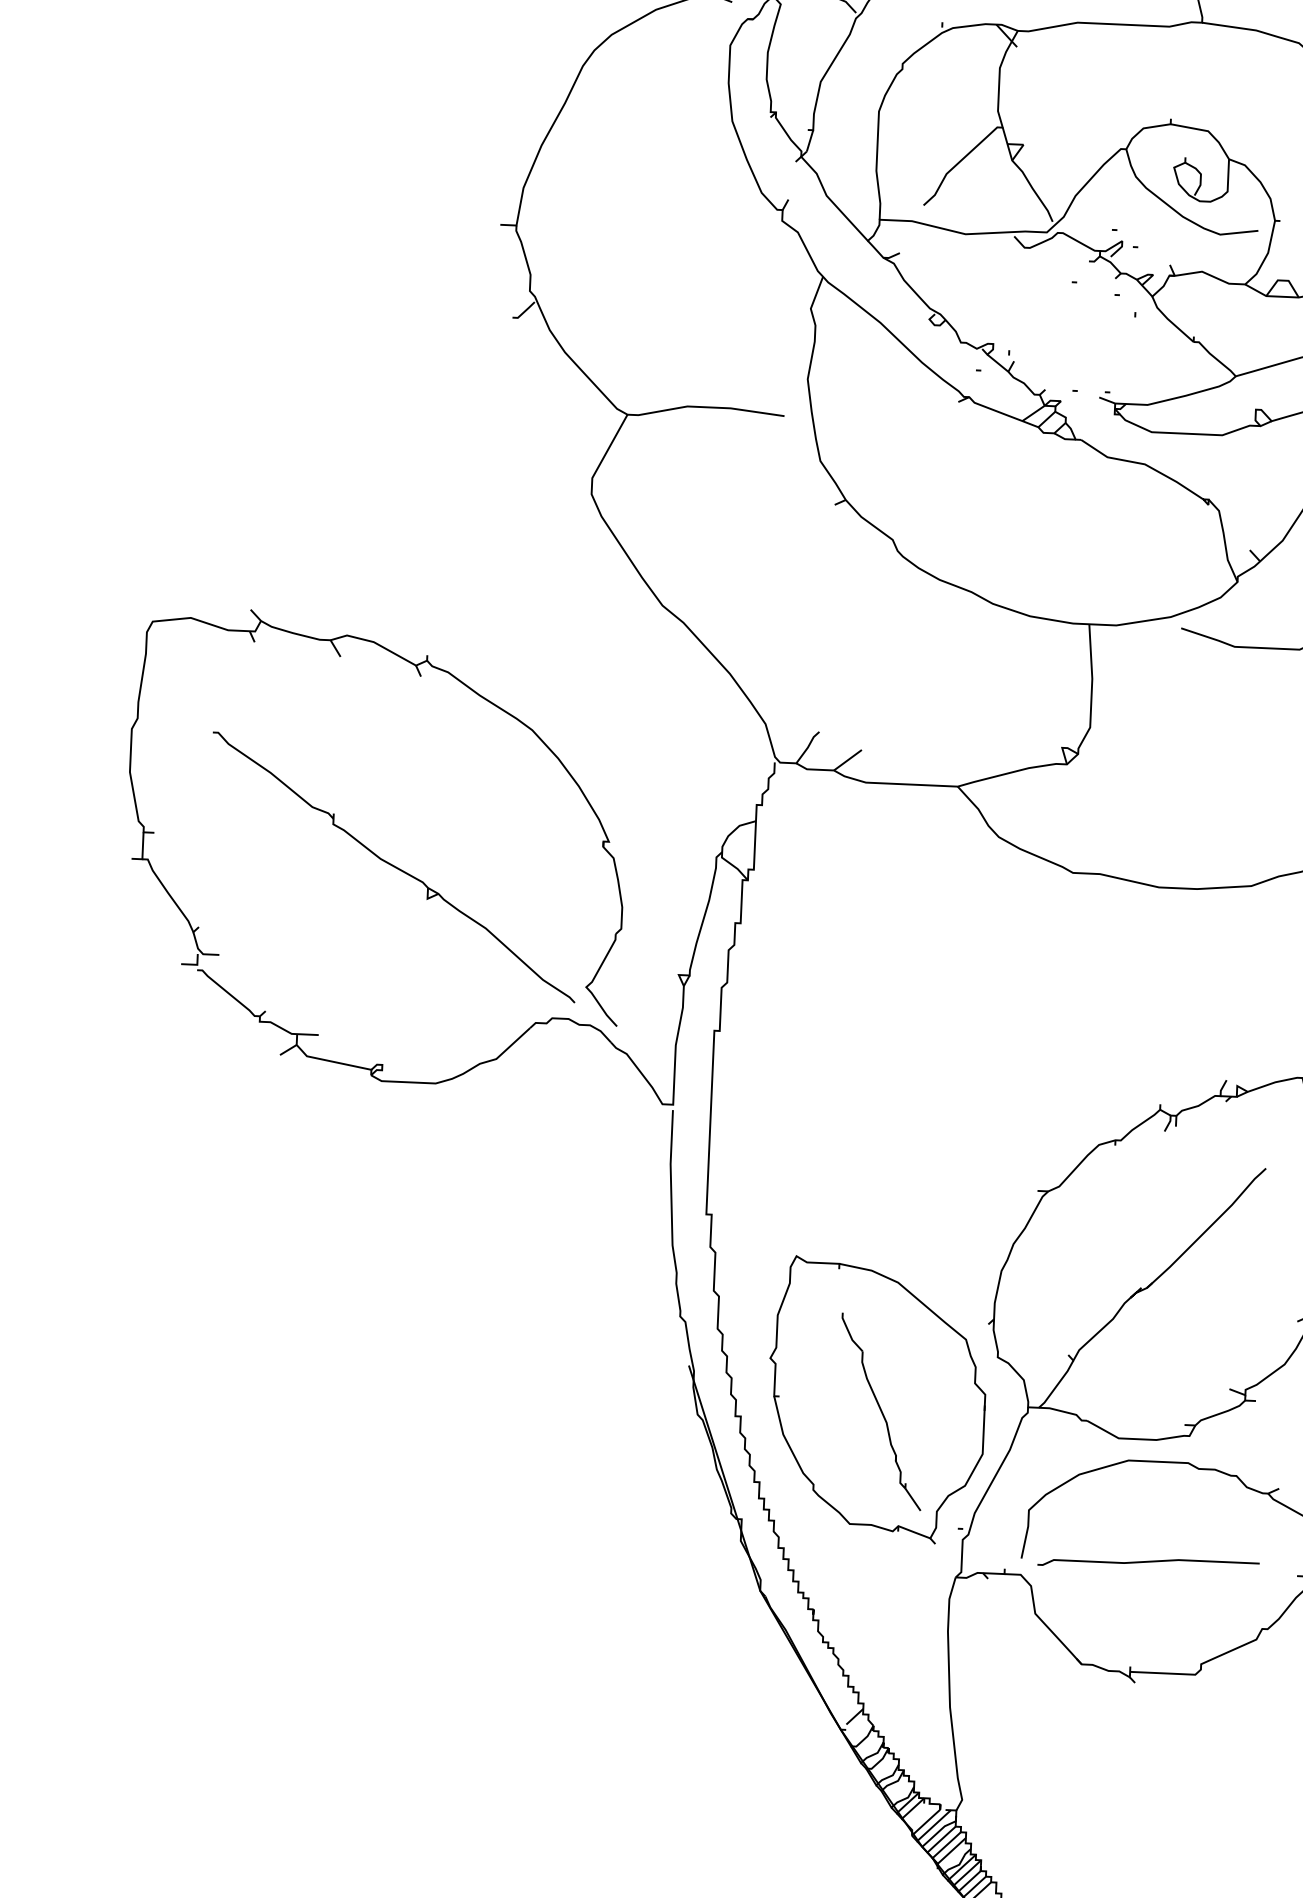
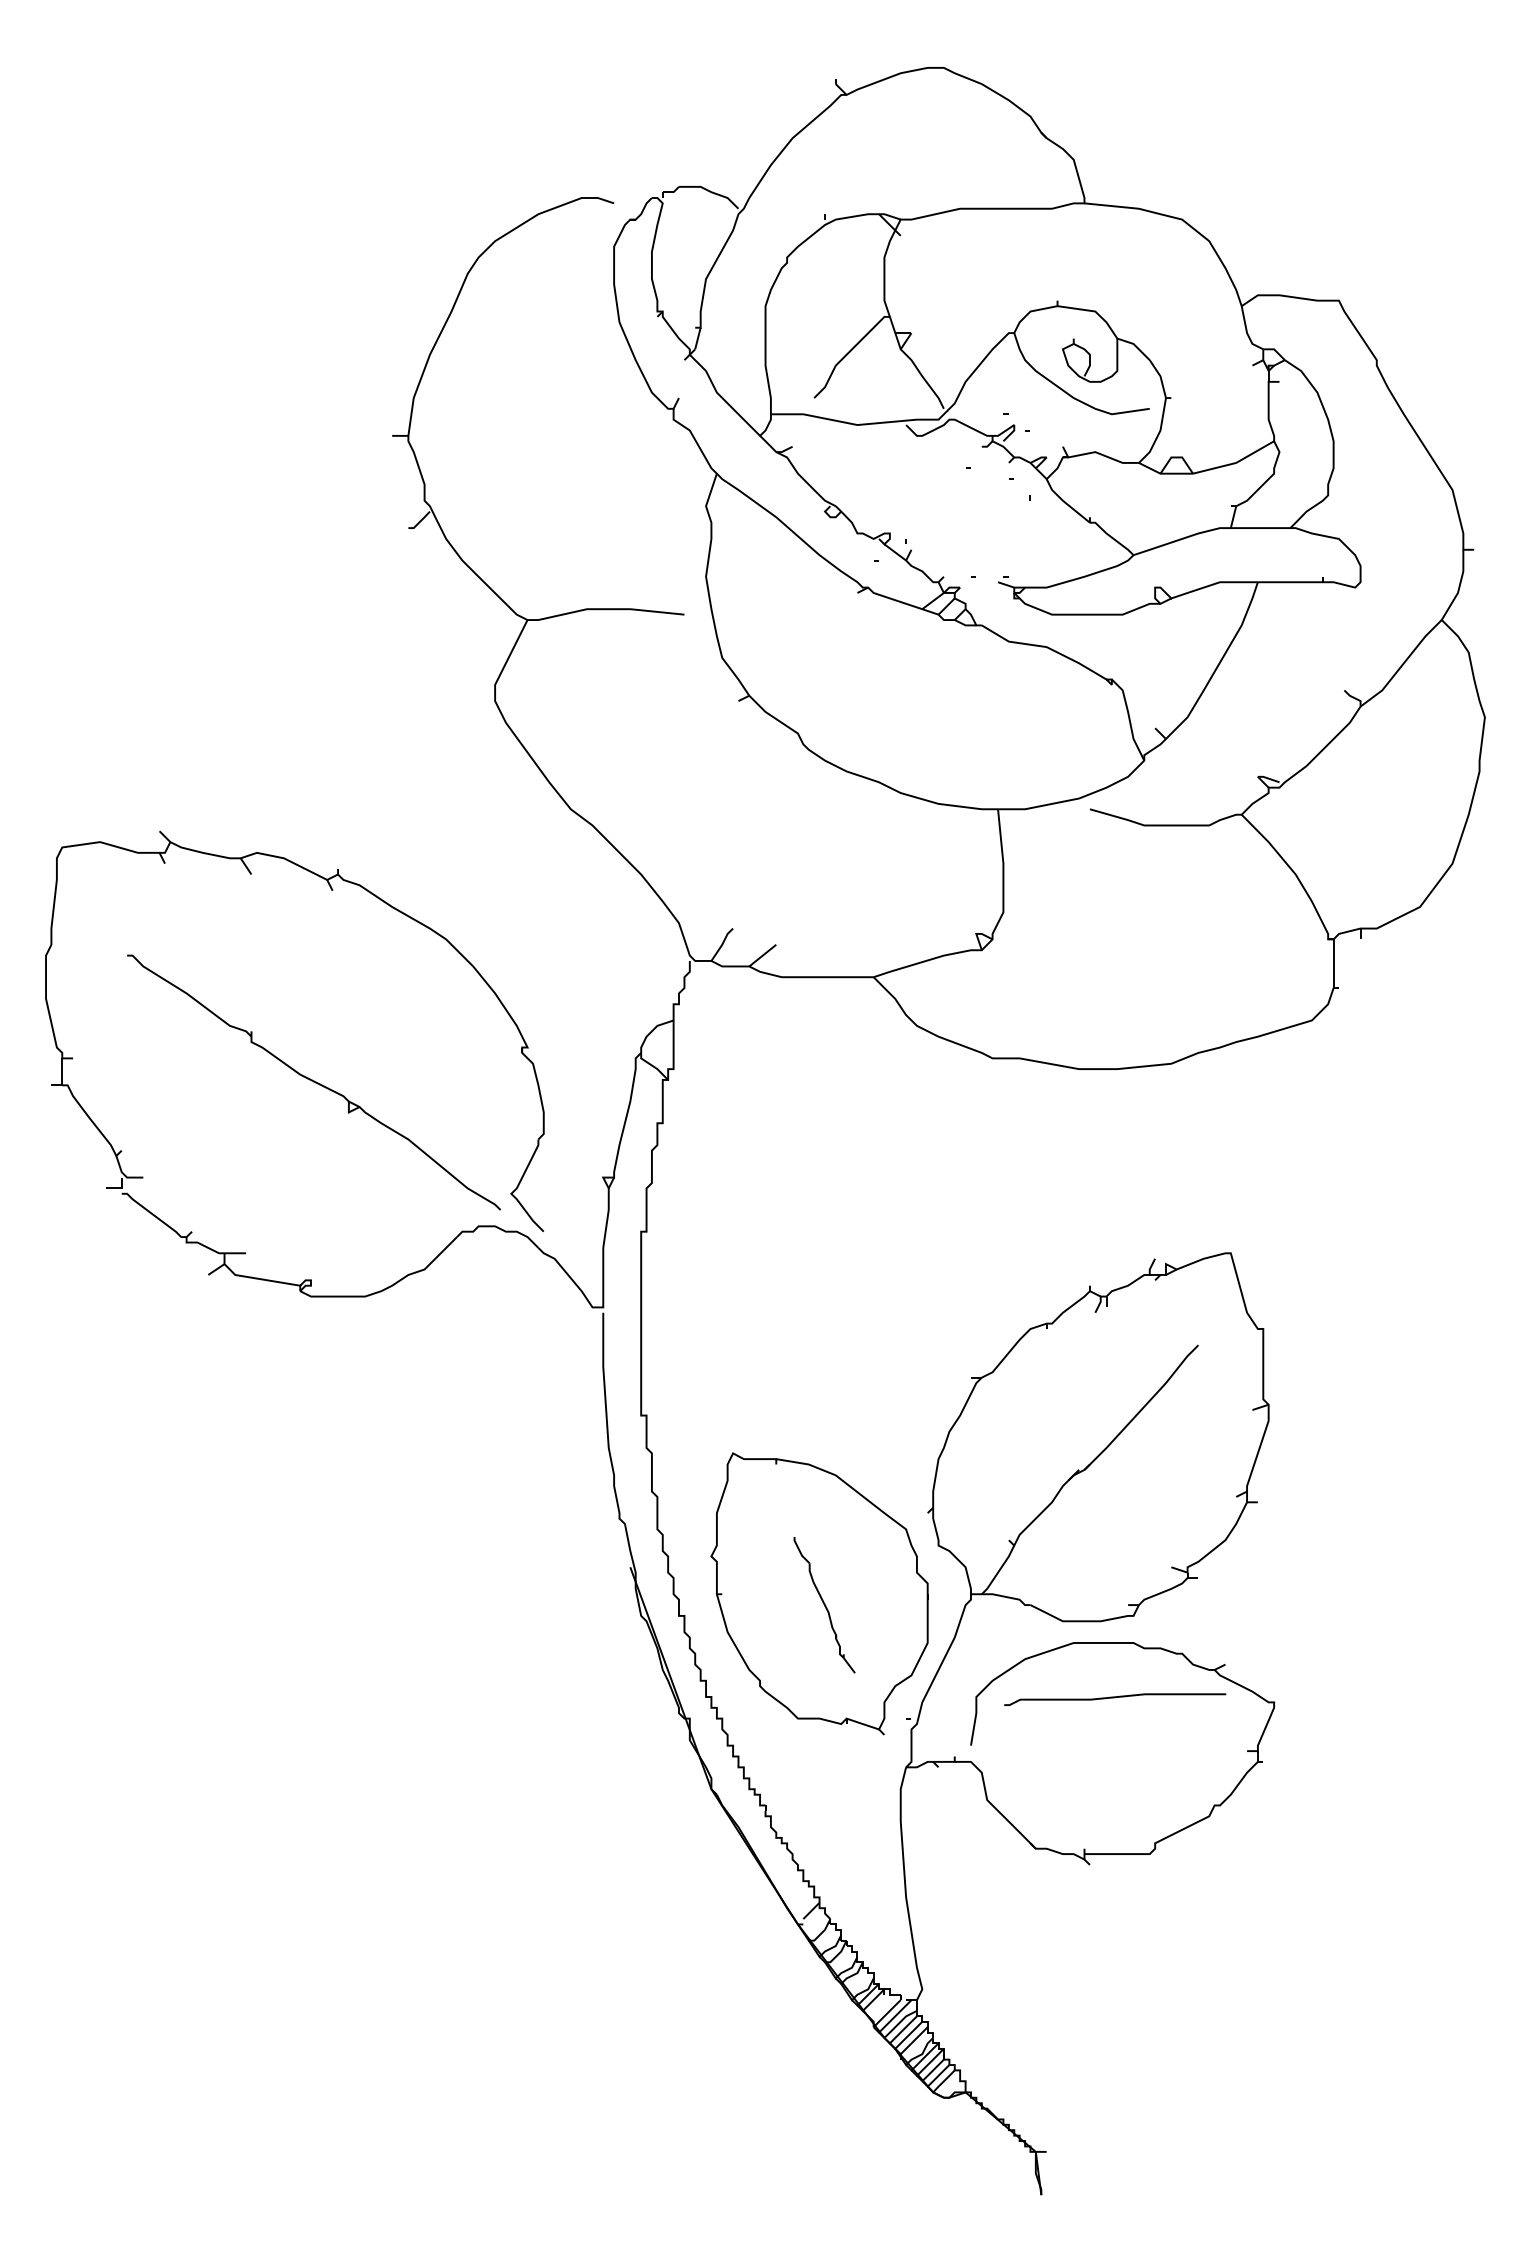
part: (881, 1411) -> (824, 1604), size x0.7
curve: (1148, 1563) -> (1115, 1698), moved

